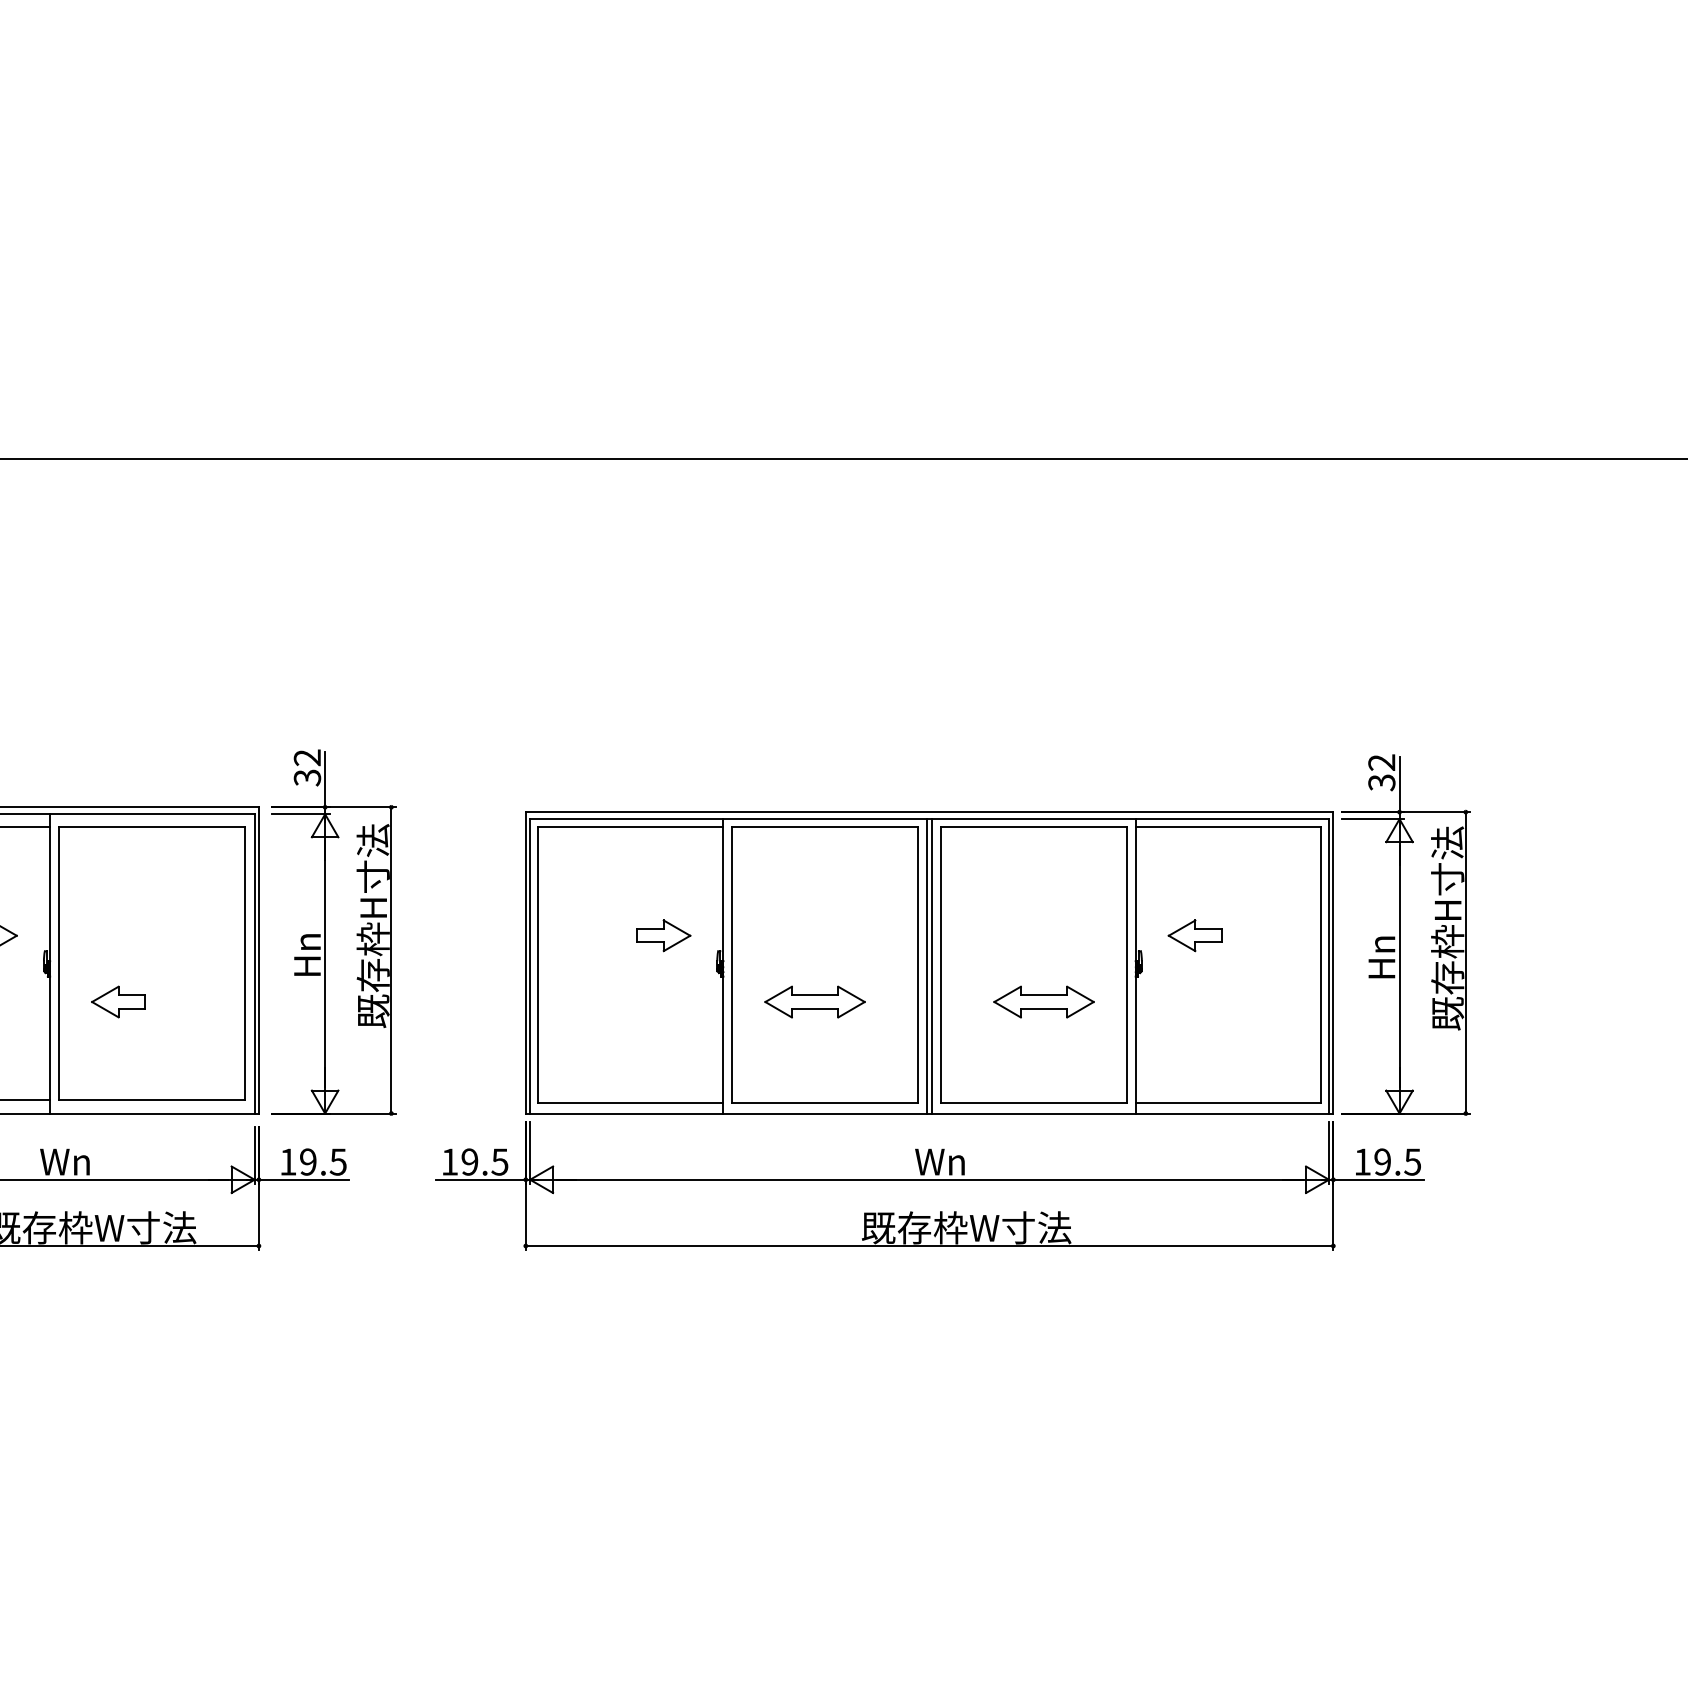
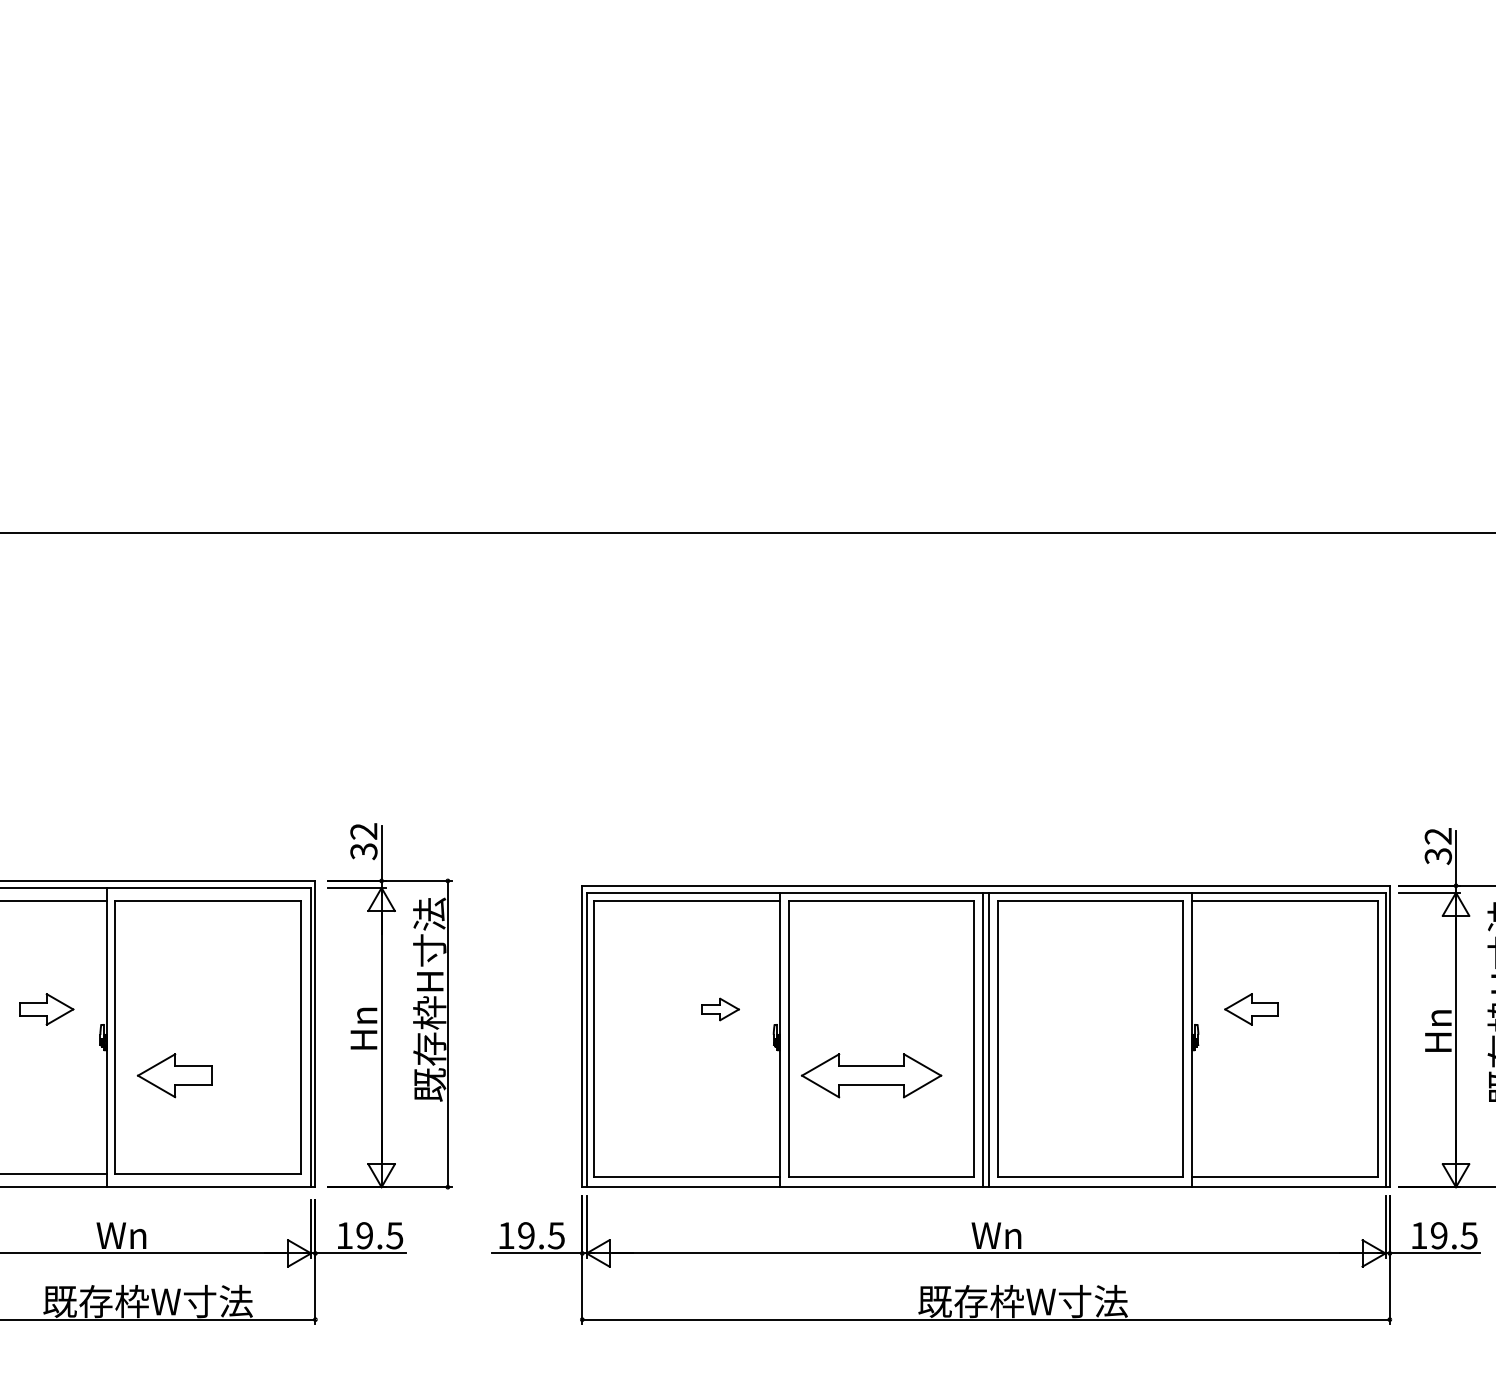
part: (663, 935) -> (719, 1009), size x0.7
part: (118, 1001) -> (174, 1075), size x1.4
part: (814, 1001) -> (870, 1075), size x1.4
part: (1043, 1001) -> (1099, 1075), removed

